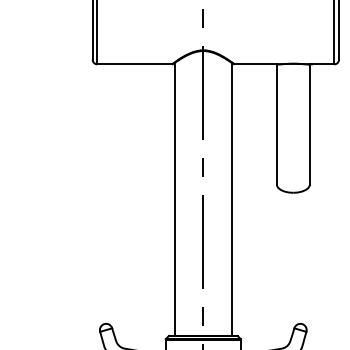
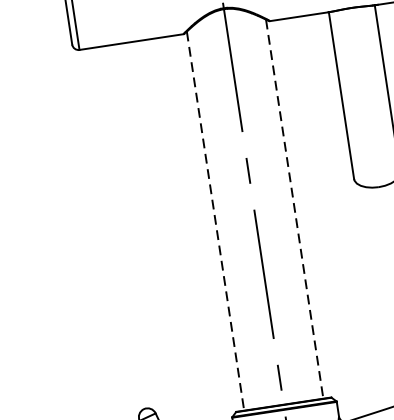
line: (174, 199) -> (215, 221), solid -> dashed
line: (231, 199) -> (294, 209), solid -> dashed

